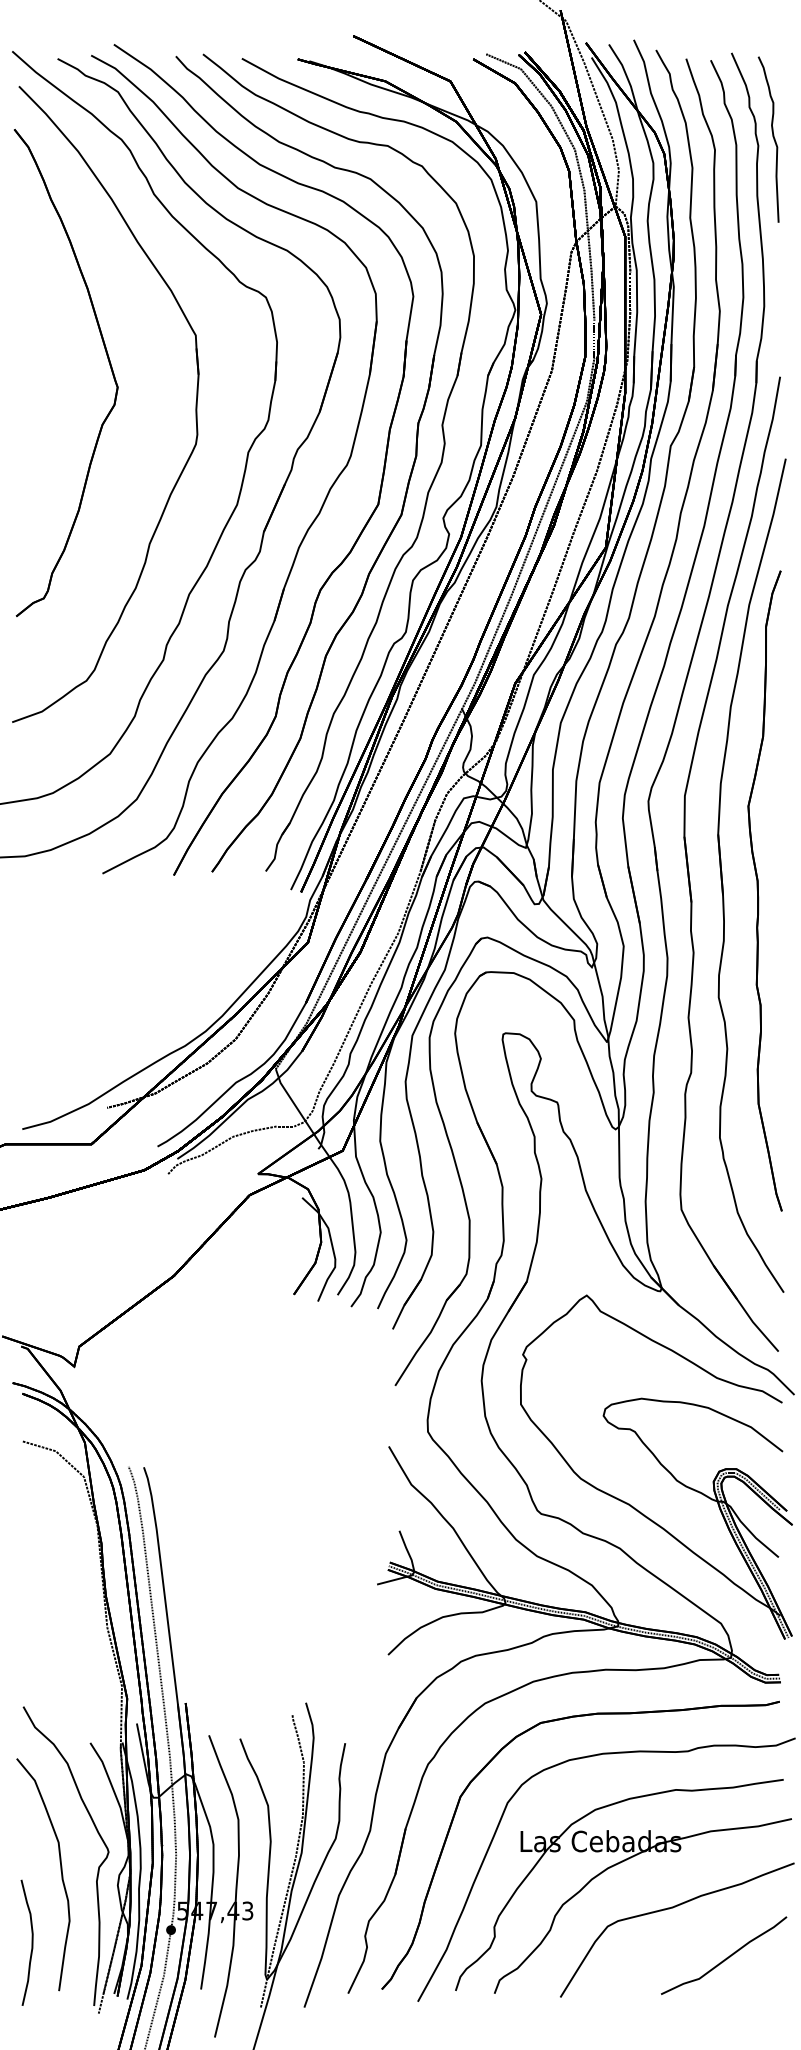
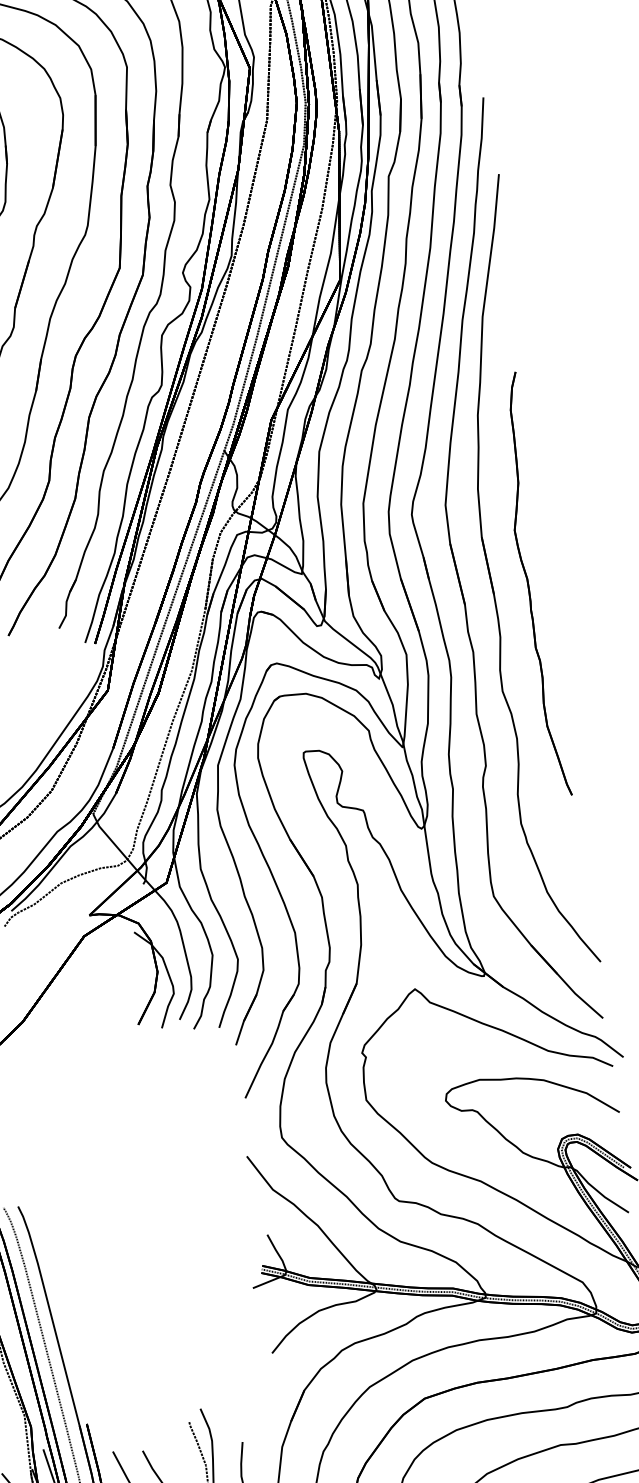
part: (764, 890) -> (532, 584), size x0.7

